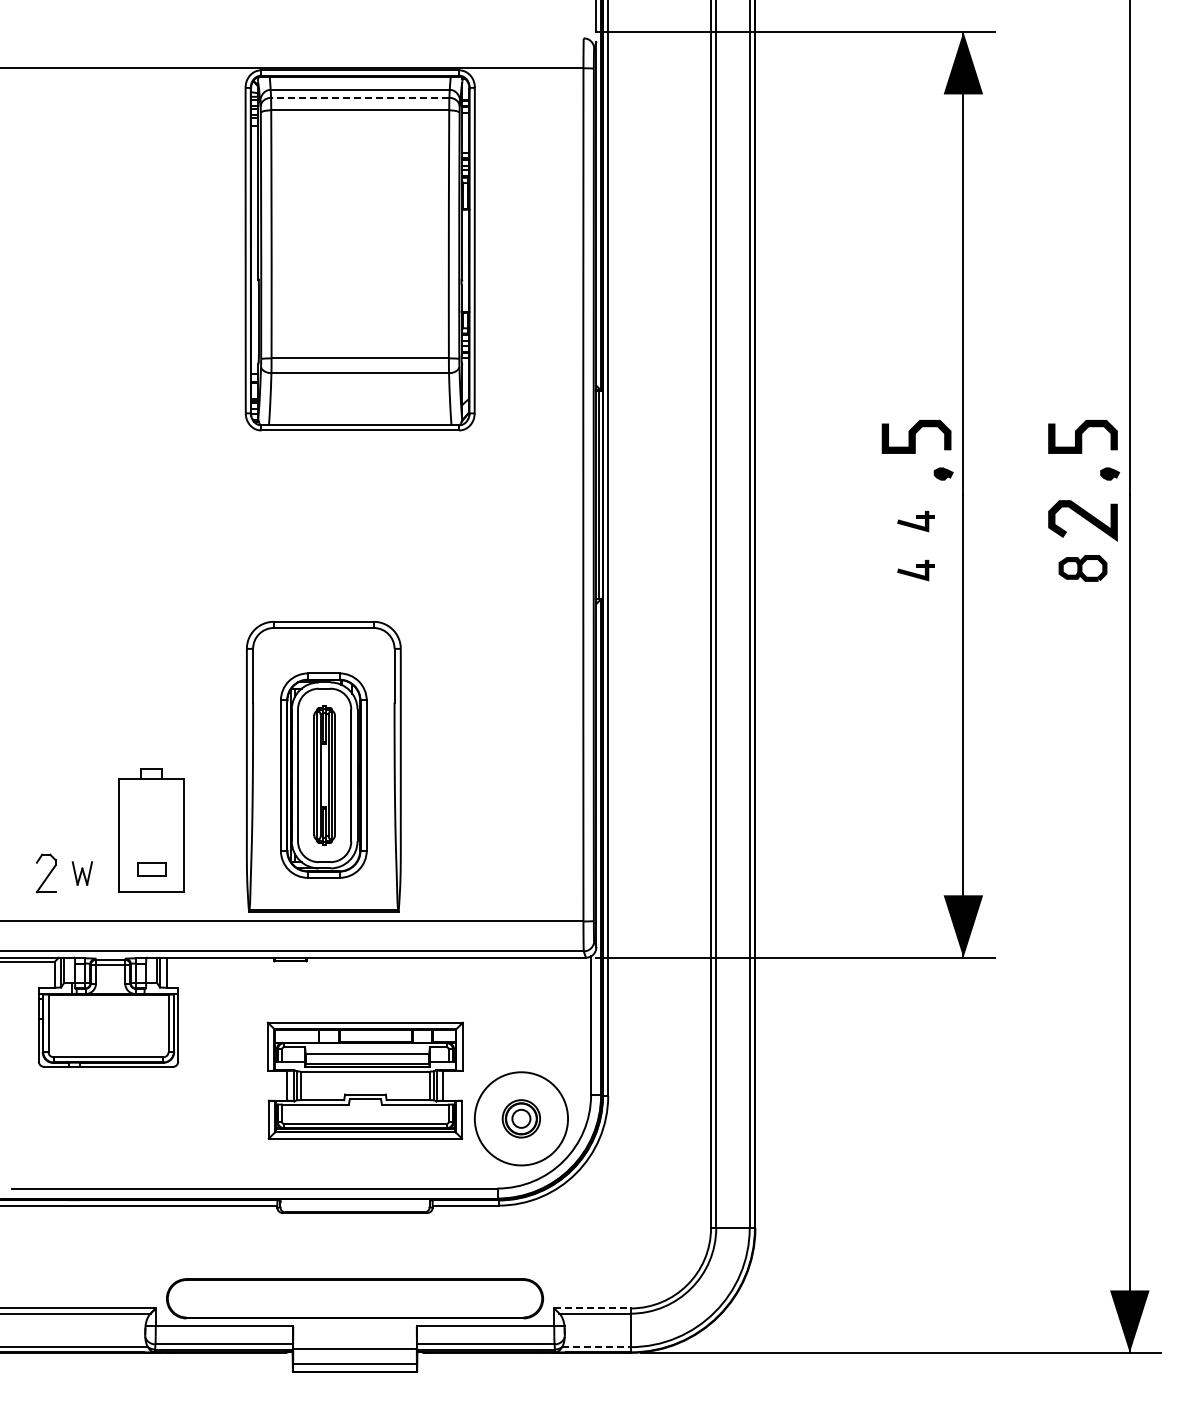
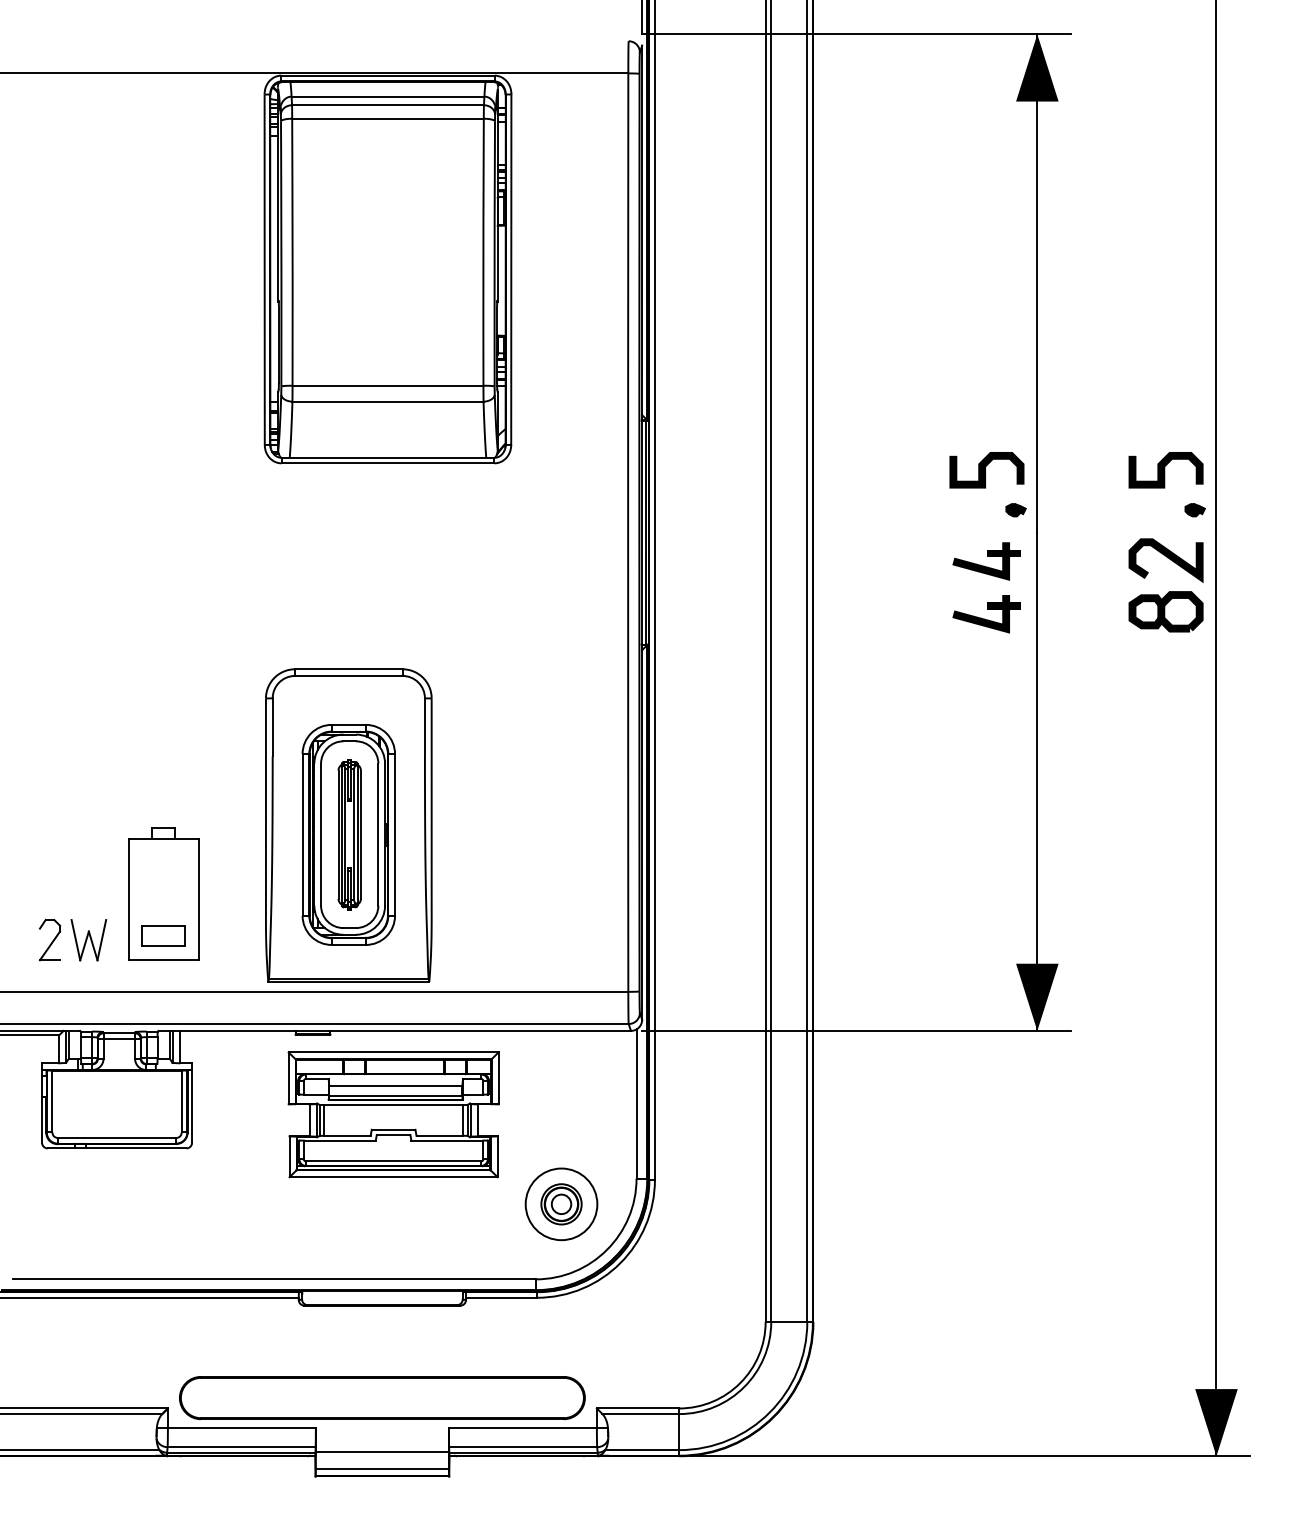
line: (359, 97) -> (387, 104), dashed -> solid
part: (915, 521) -> (985, 561), size x1.67
part: (1082, 568) -> (1165, 611), size x1.43
part: (915, 570) -> (985, 614), size x1.67
part: (151, 869) -> (163, 935), size x1.43
part: (82, 873) -> (89, 940), size x1.67
part: (364, 1080) -> (392, 1114), moved
circle: (521, 1118) -> (561, 1203), size x0.71
line: (592, 1308) -> (638, 1408), dashed -> solid
line: (596, 1347) -> (642, 1450), dashed -> solid

